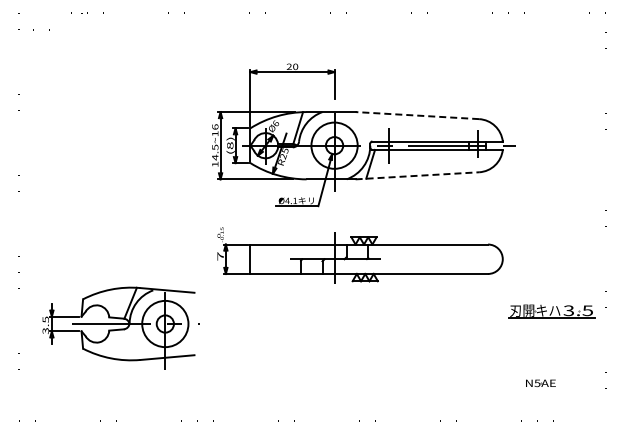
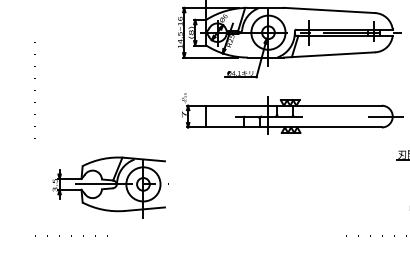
line: (417, 115) -> (329, 10), dashed -> solid
line: (417, 175) -> (329, 54), dashed -> solid
line: (493, 259) -> (385, 116), added
part: (120, 327) -> (110, 186), moved

